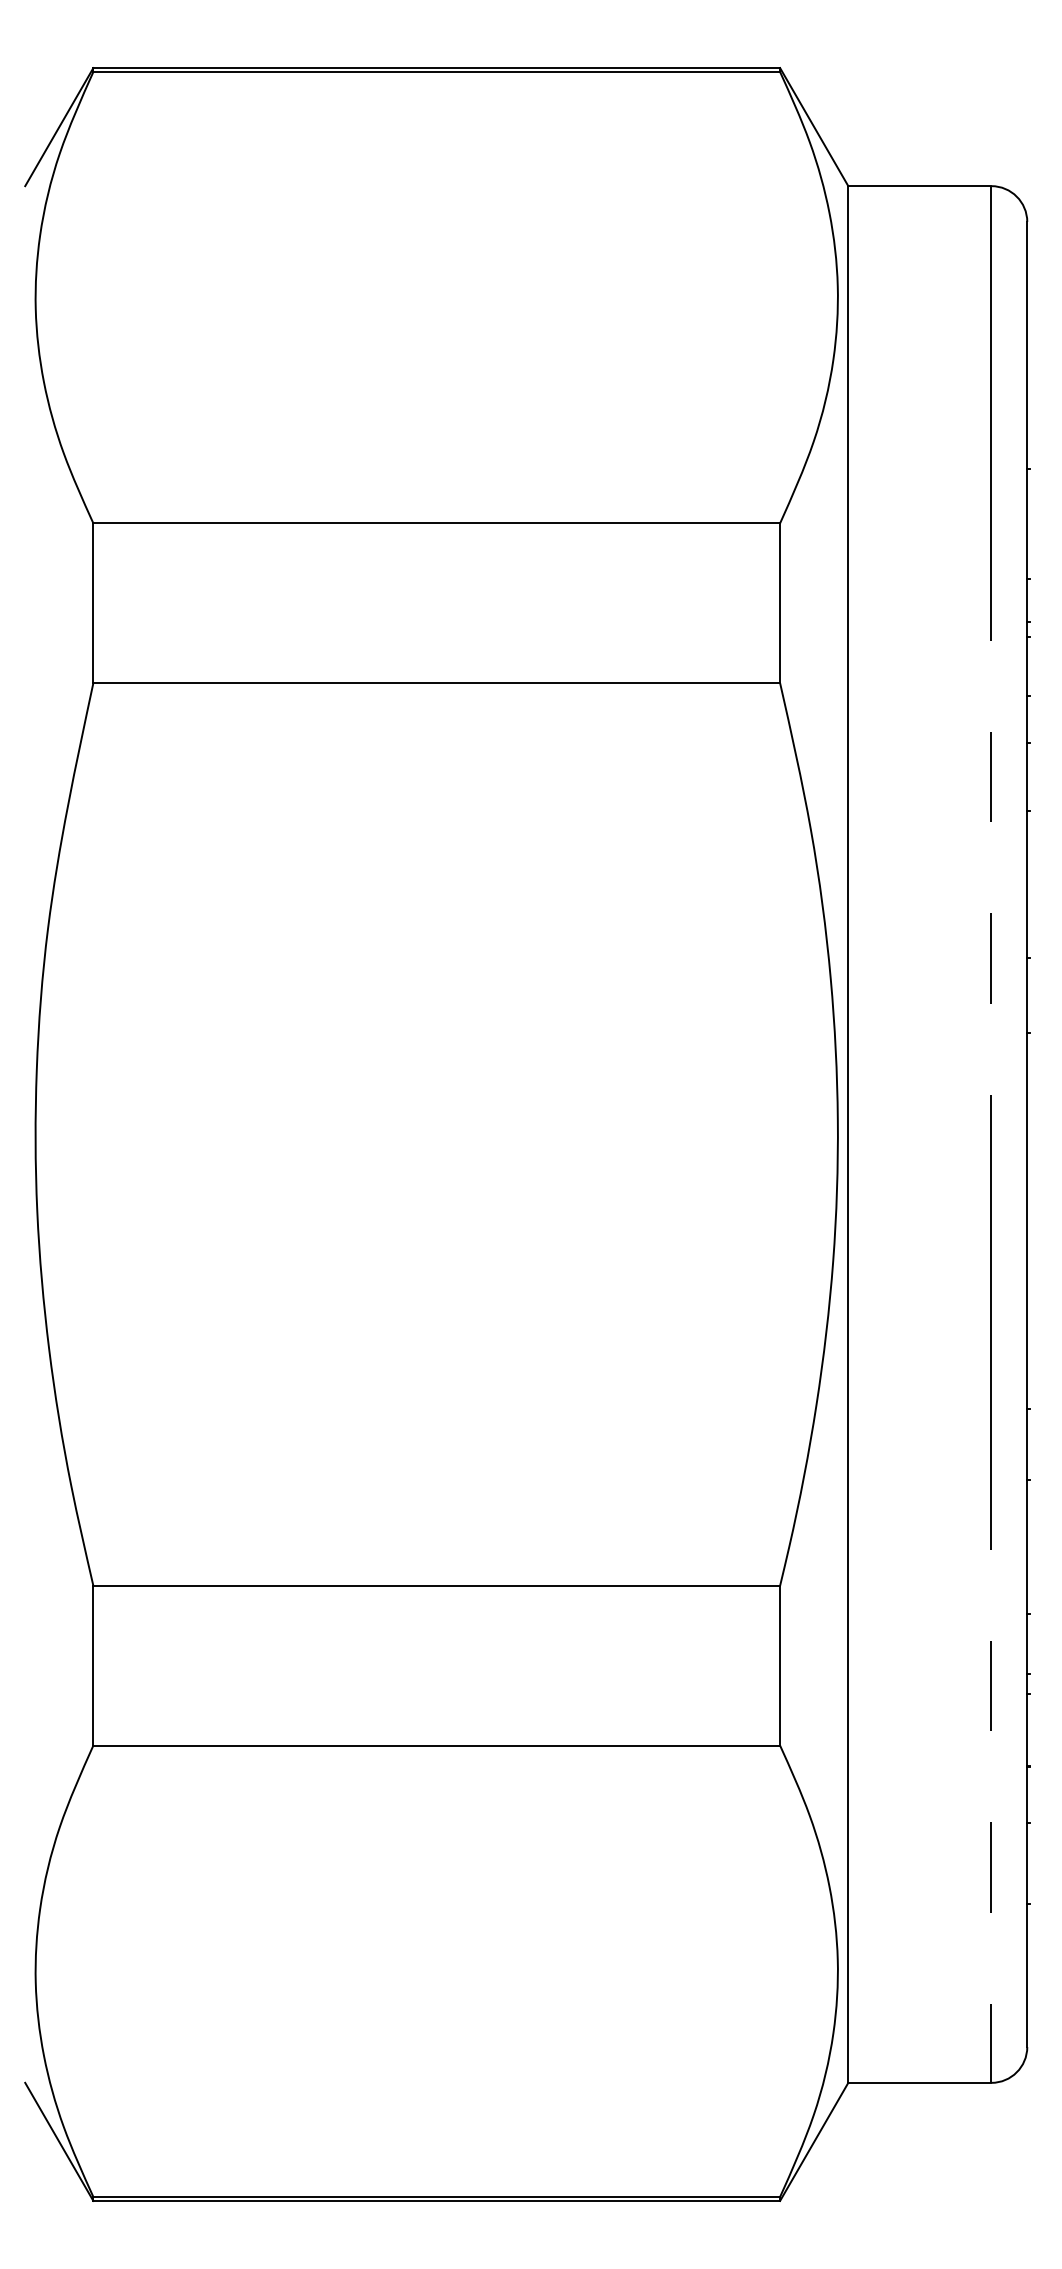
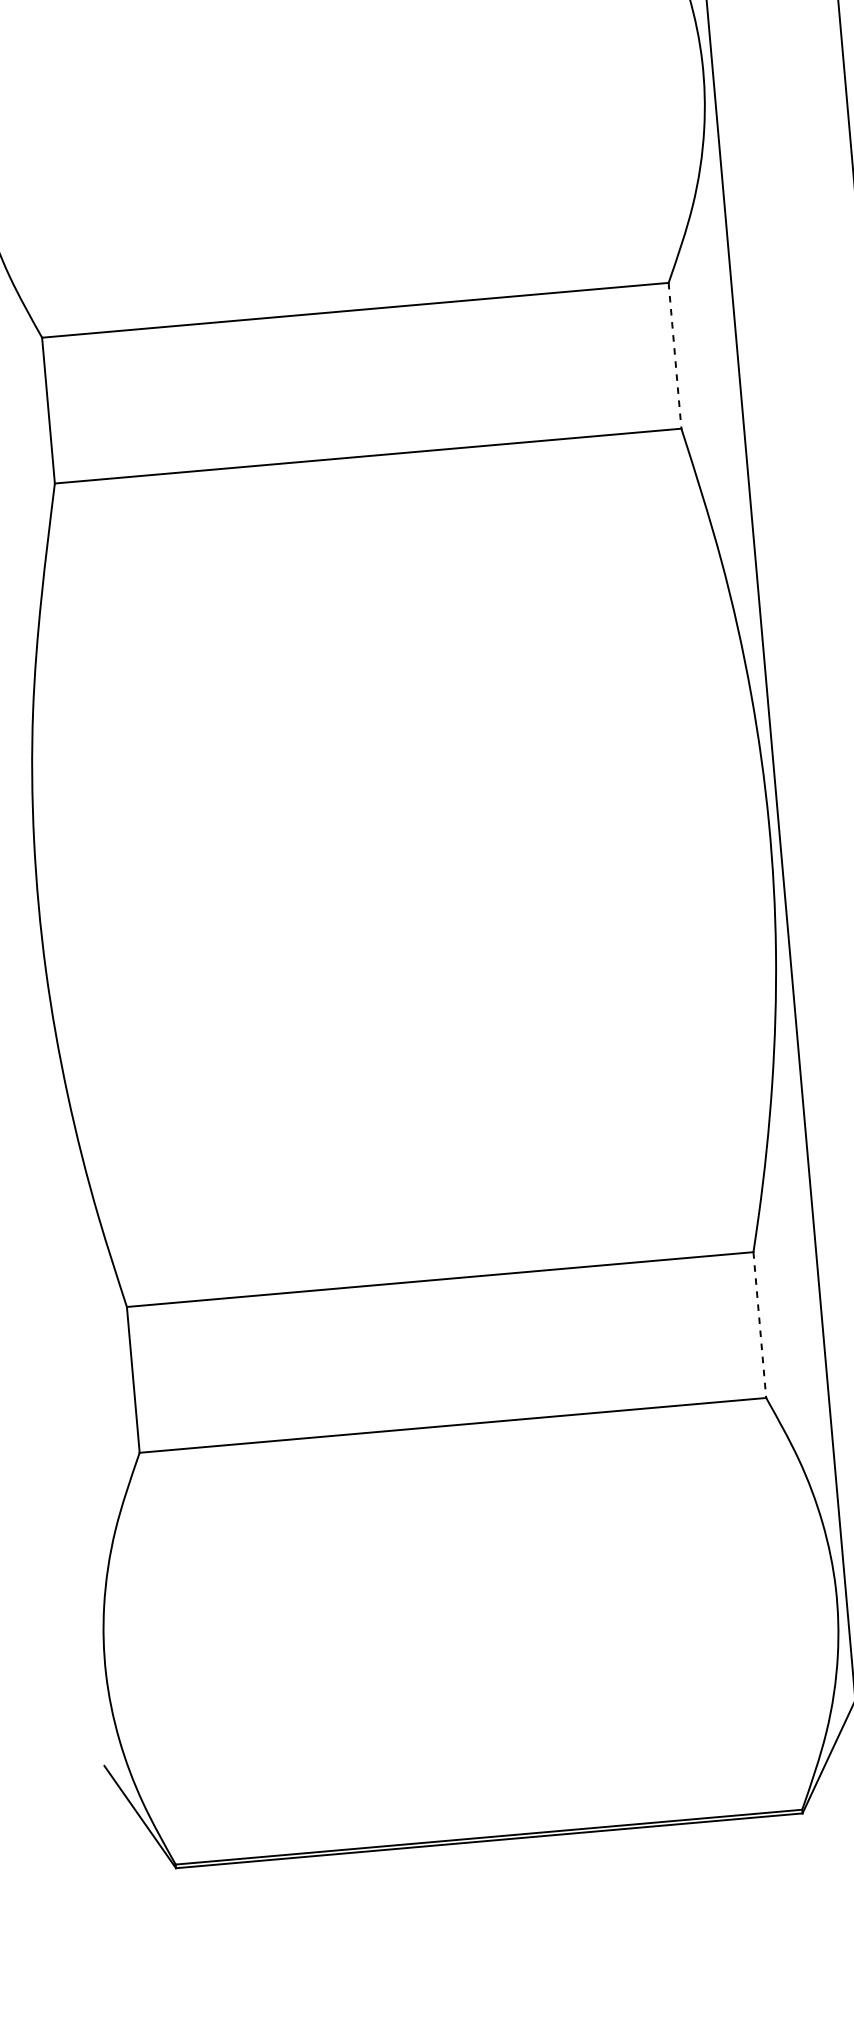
line: (780, 603) -> (675, 355), solid -> dashed
line: (780, 1665) -> (760, 1324), solid -> dashed

